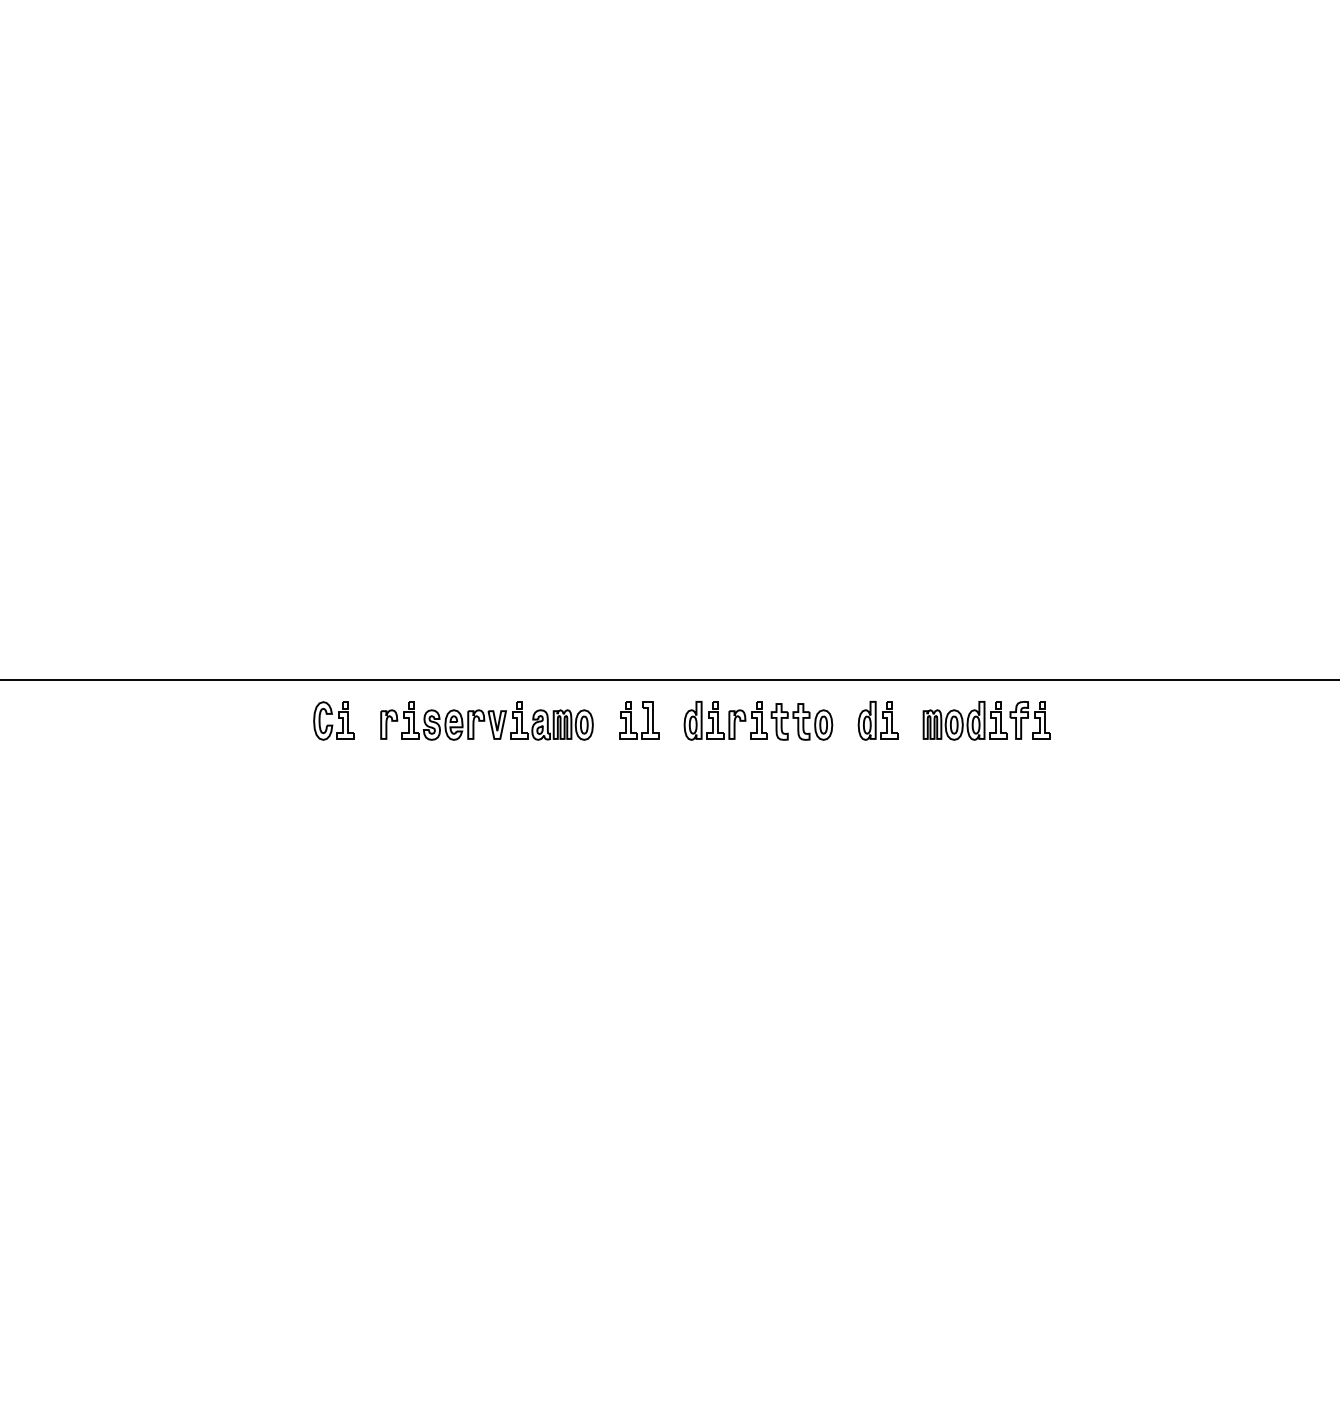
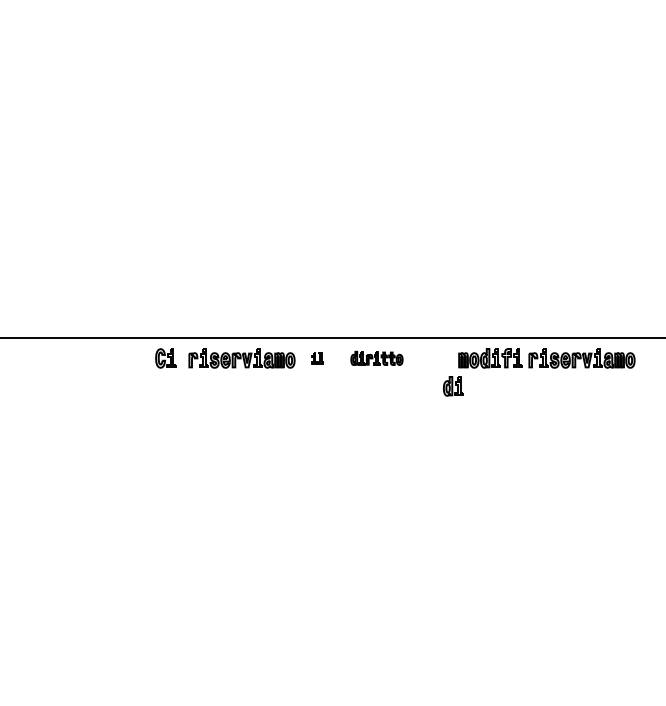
part: (638, 719) -> (317, 357), size x0.6
part: (757, 721) -> (376, 358), size x0.7
part: (876, 721) -> (452, 386), moved
part: (1169, 721) -> (581, 358), added

